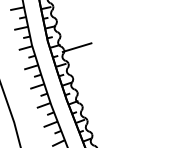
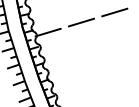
line: (153, 24) -> (114, 12), added
line: (114, 35) -> (80, 22), added

